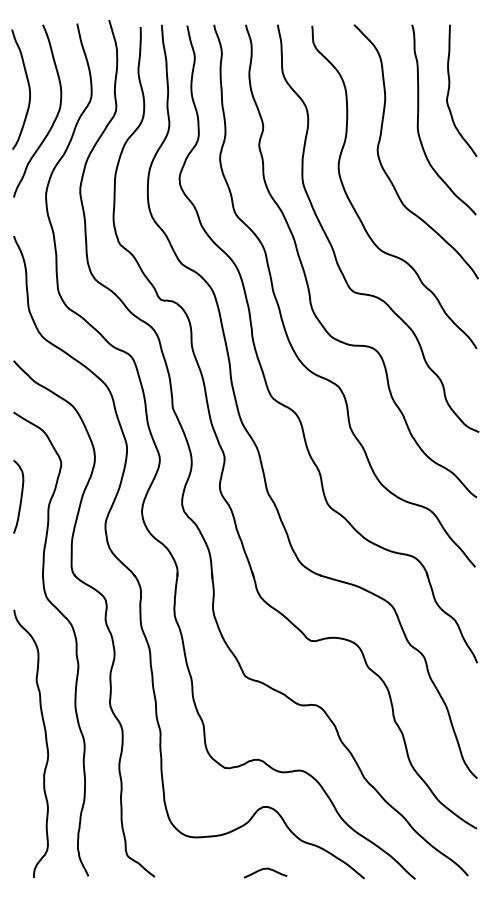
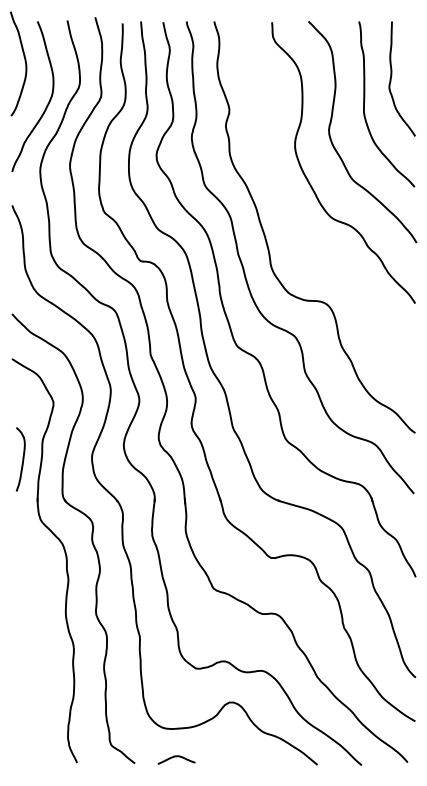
curve: (28, 89) -> (24, 63), moved
curve: (332, 245) -> (289, 213), removed
curve: (20, 496) -> (22, 459), moved
curve: (45, 743) -> (39, 647), removed
curve: (265, 869) -> (176, 756), moved

